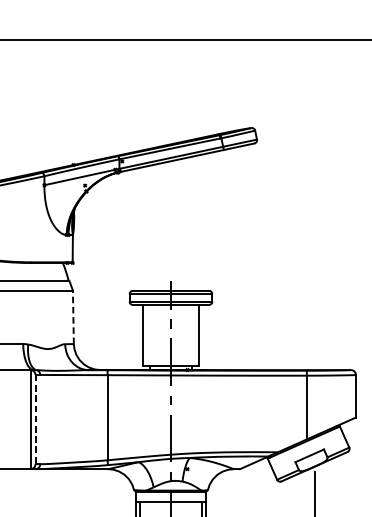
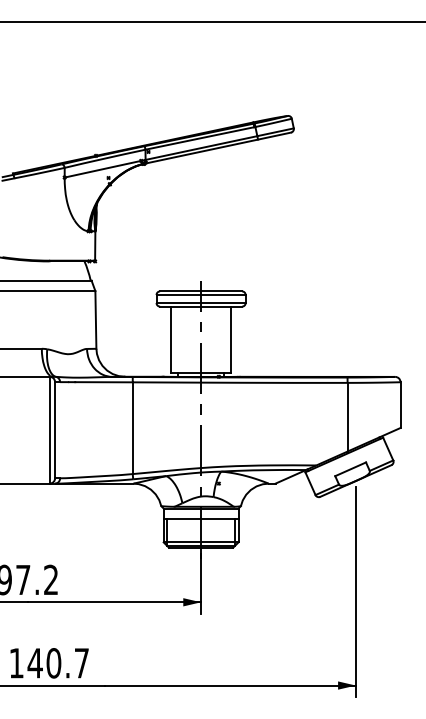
line: (73, 316) -> (95, 319), dashed -> solid
line: (35, 419) -> (55, 430), dashed -> solid

